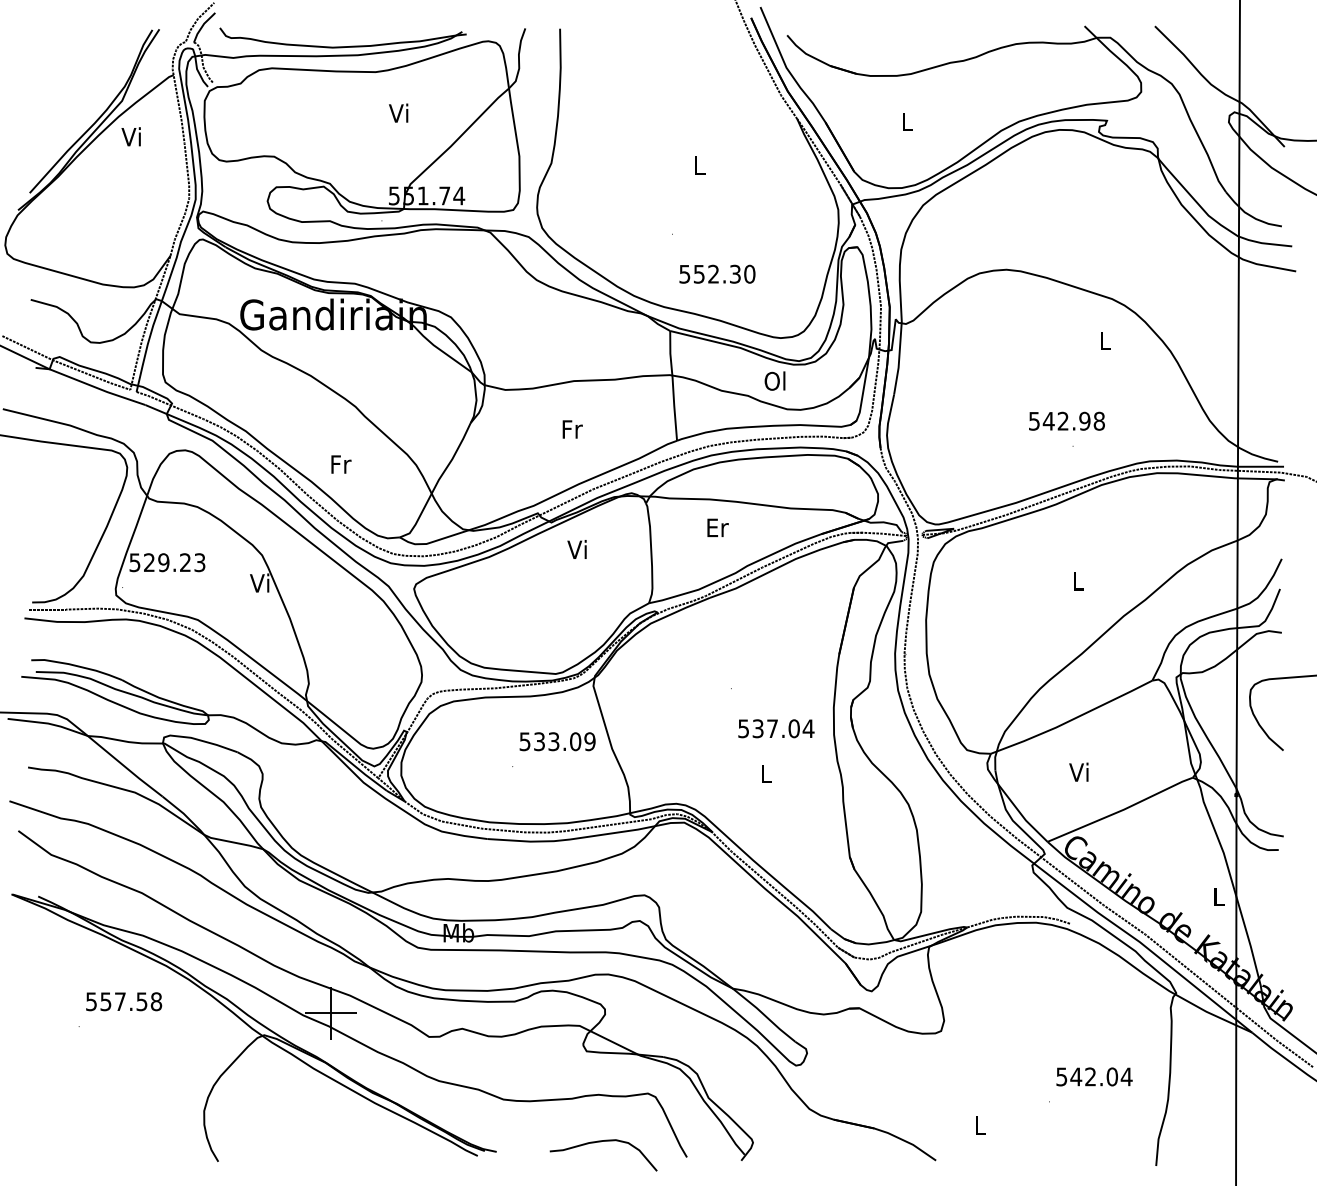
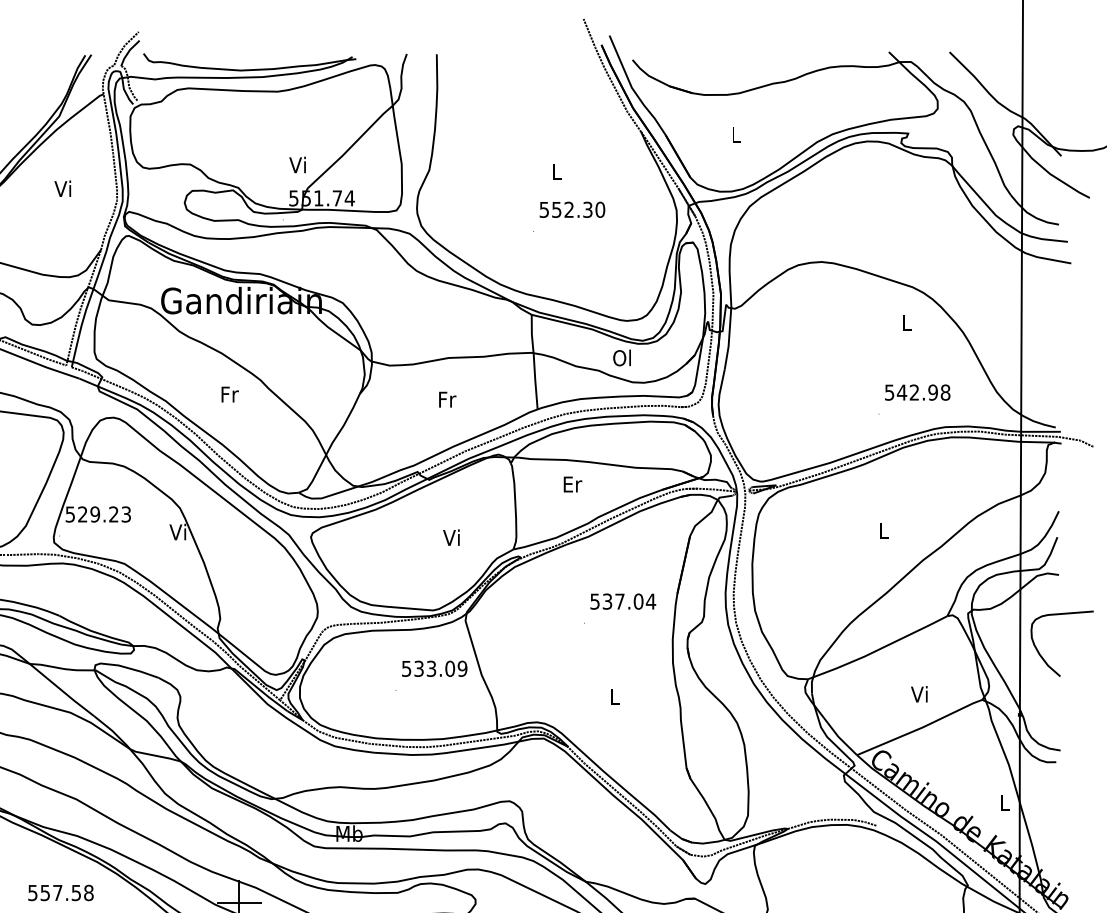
text: (398, 112) -> (297, 164), moved
text: (130, 136) -> (62, 188), moved
text: (717, 273) -> (572, 209), moved
text: (1066, 420) -> (917, 391), moved
text: (341, 464) -> (230, 394), moved
text: (576, 549) -> (450, 537), moved
text: (776, 728) -> (623, 601), moved
text: (1078, 771) -> (919, 693), moved

